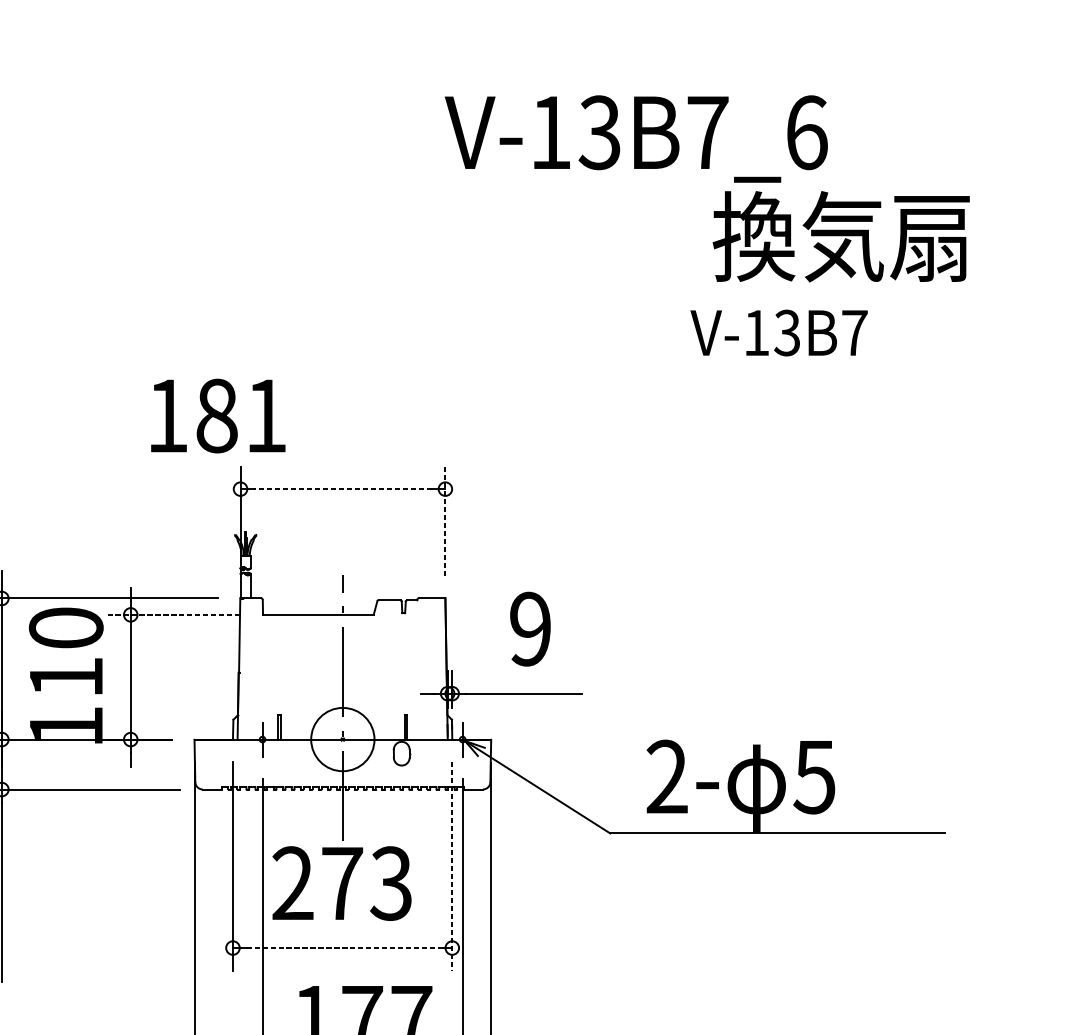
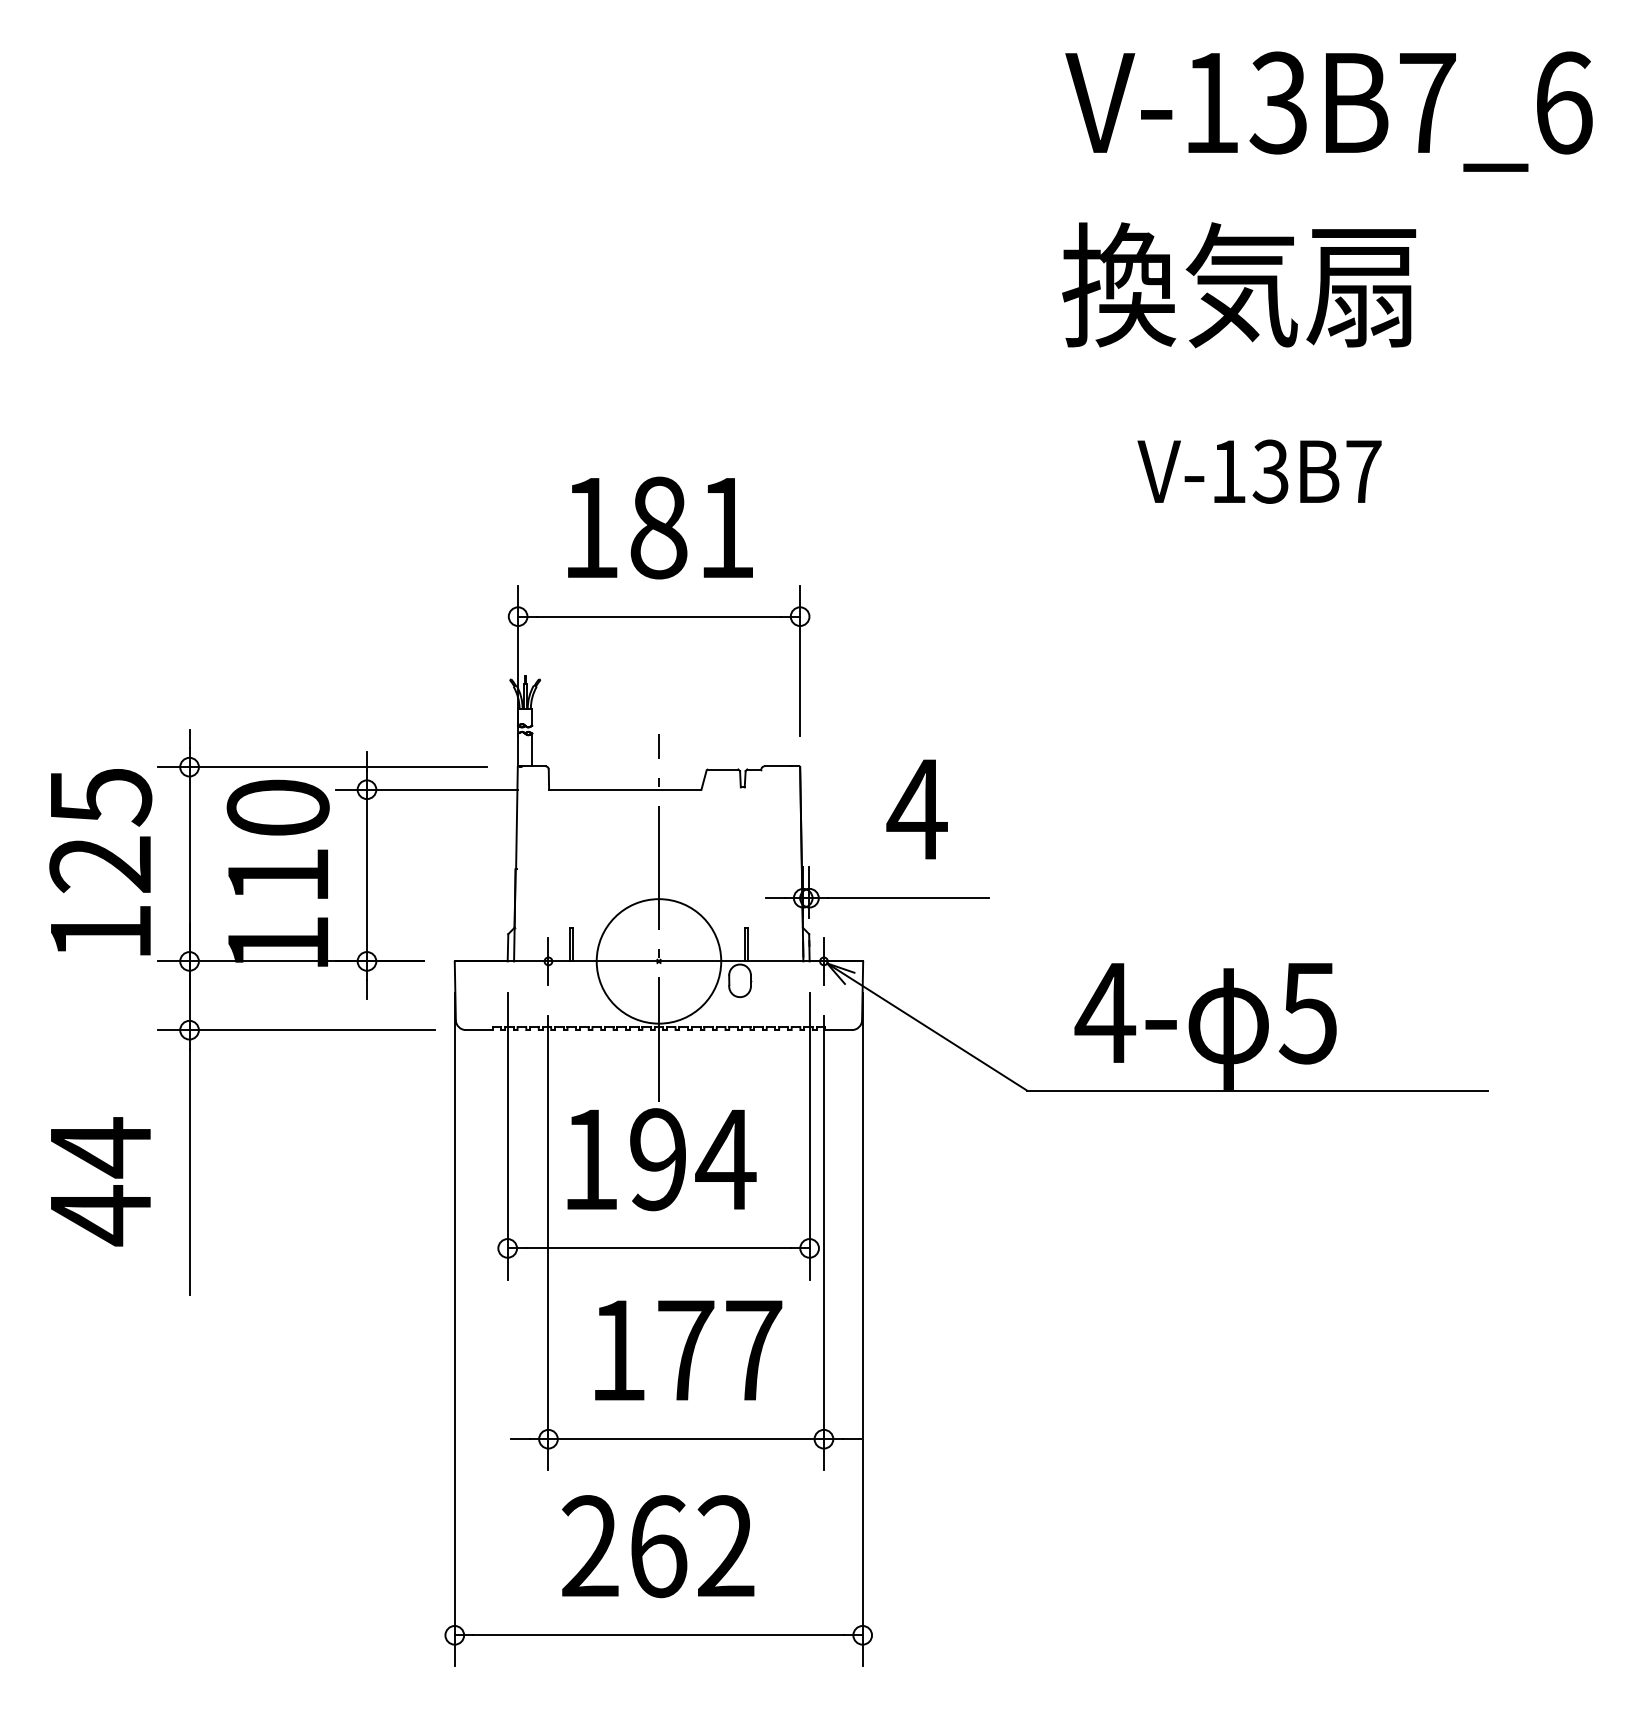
text: (635, 138) -> (1328, 111), moved
text: (841, 236) -> (1239, 285), moved
text: (779, 332) -> (1259, 471), moved
text: (218, 415) -> (660, 527), moved
line: (342, 489) -> (658, 616), dashed -> solid
line: (445, 521) -> (800, 660), dashed -> solid
line: (173, 614) -> (426, 789), dashed -> solid
text: (529, 629) -> (916, 809), 9 -> 4
circle: (342, 739) -> (658, 961), size x1.43
text: (667, 775) -> (1105, 1011), 2- -> 4-
line: (452, 866) -> (809, 1136), dashed -> solid
text: (343, 883) -> (659, 1159), 273 -> 194
line: (343, 948) -> (659, 1248), dashed -> solid

